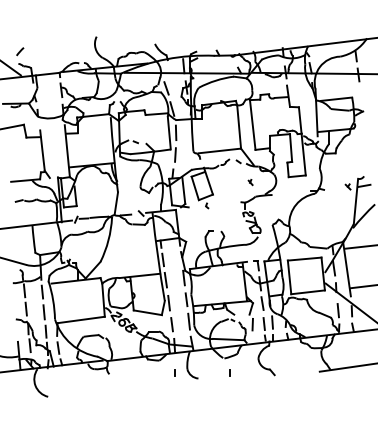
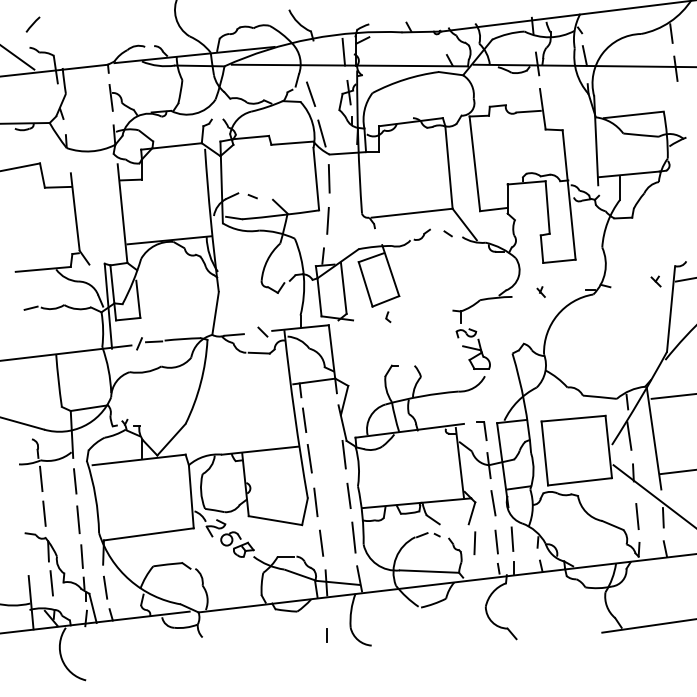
part: (250, 182) -> (540, 292), moved
line: (229, 372) -> (430, 634), removed

